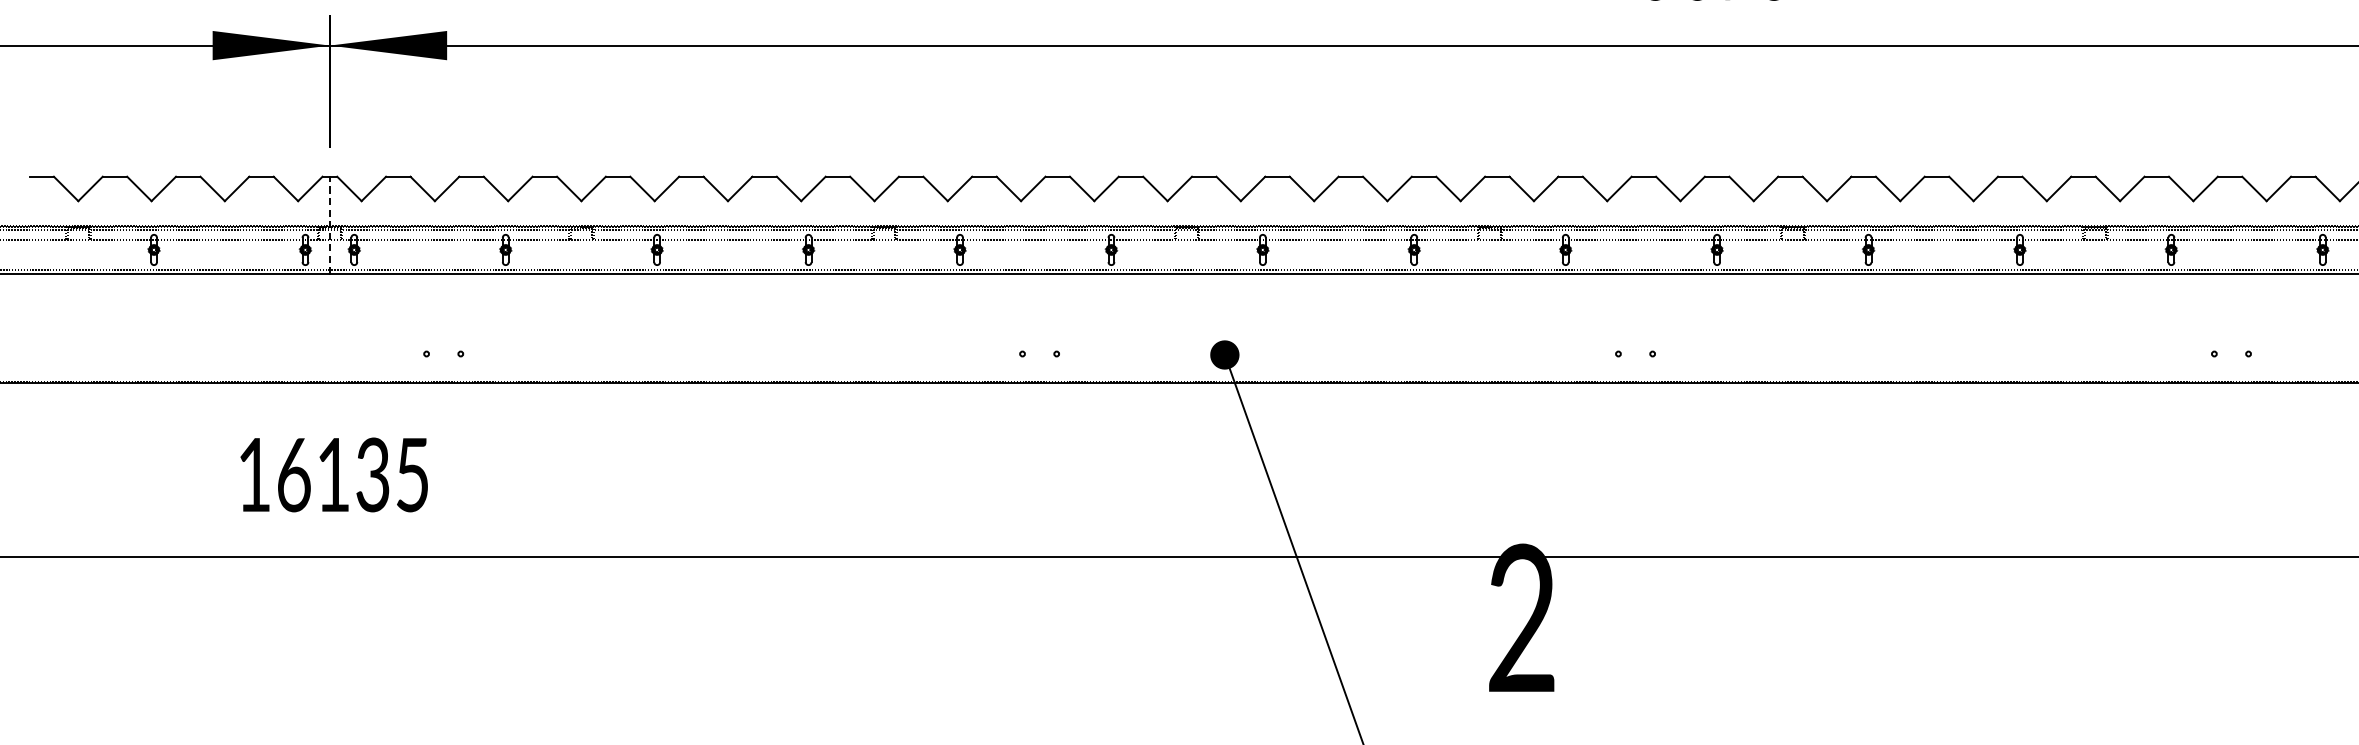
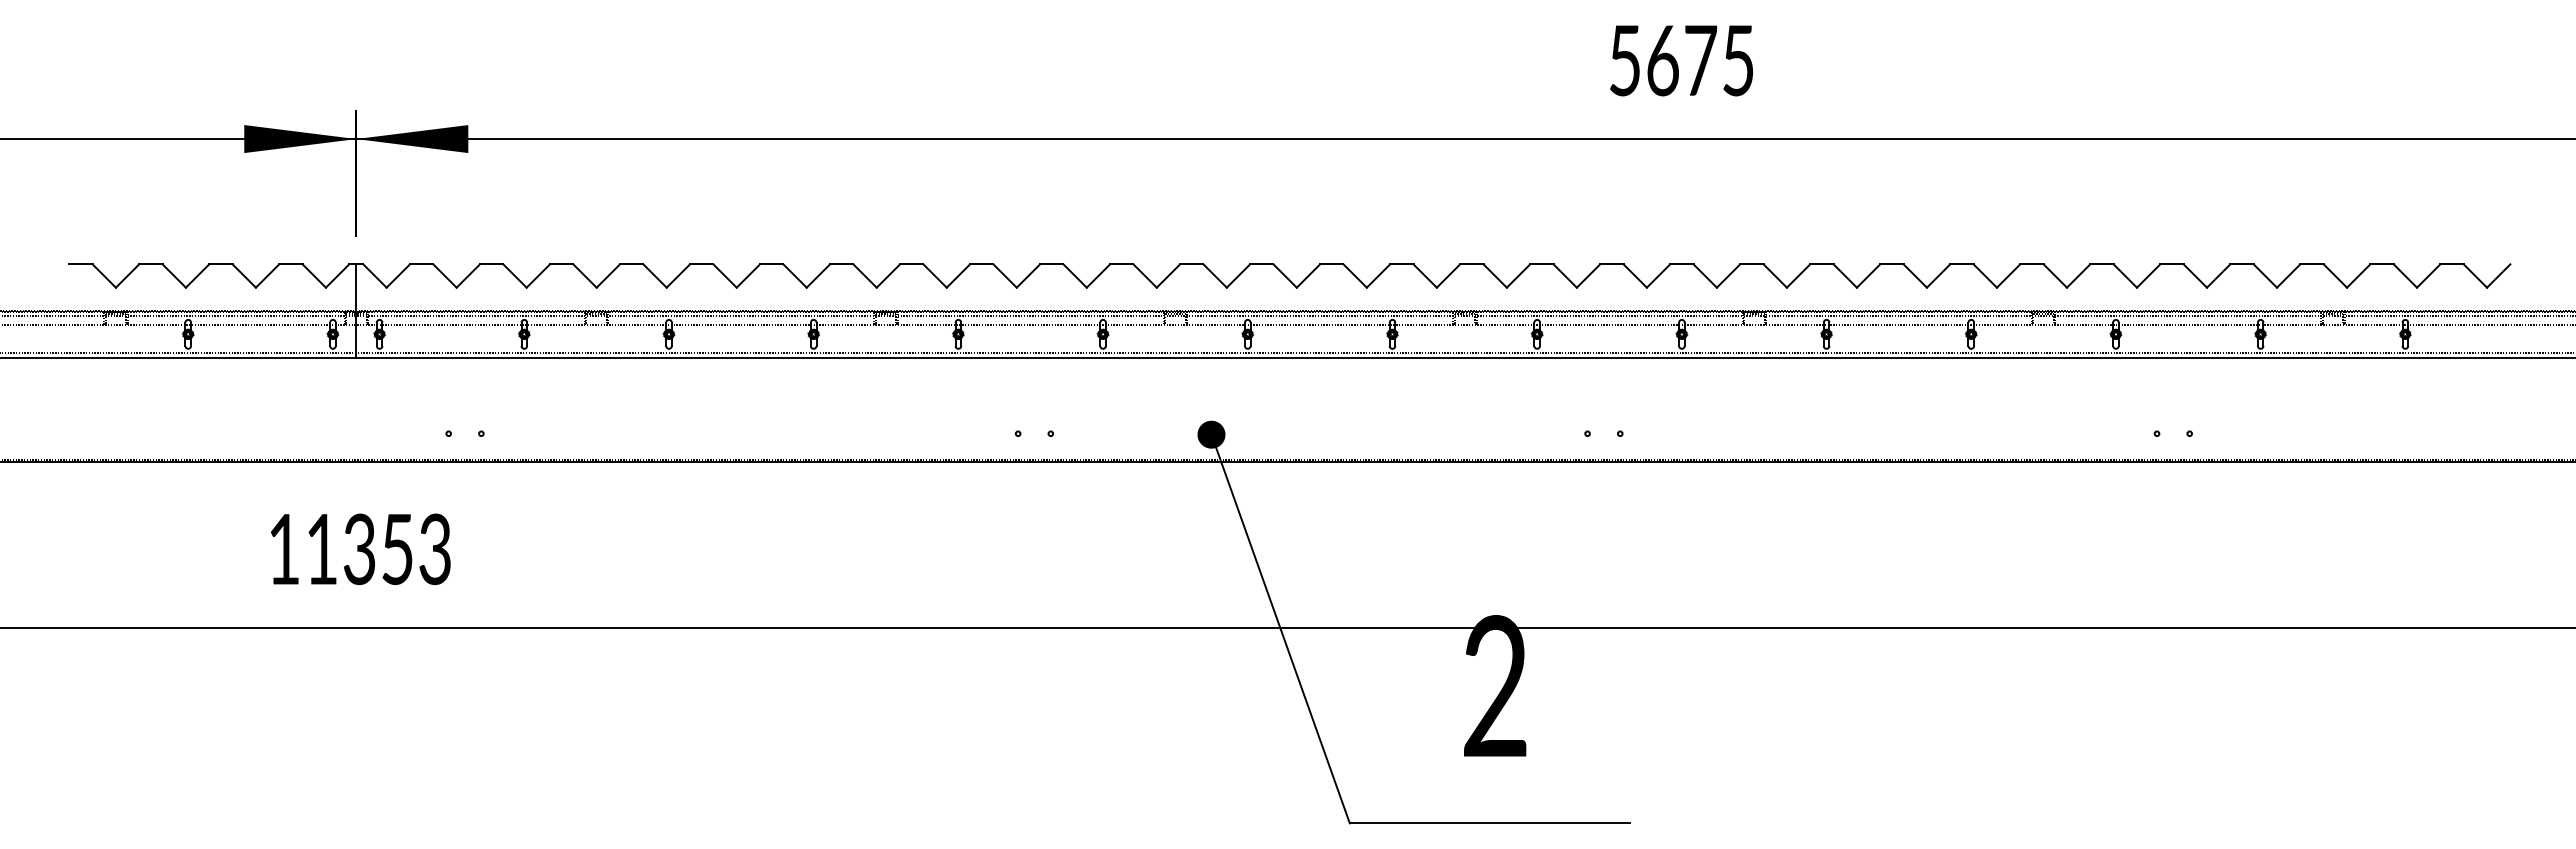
line: (330, 226) -> (356, 311), dashed -> solid
text: (353, 475) -> (378, 549), 16135 -> 11353

